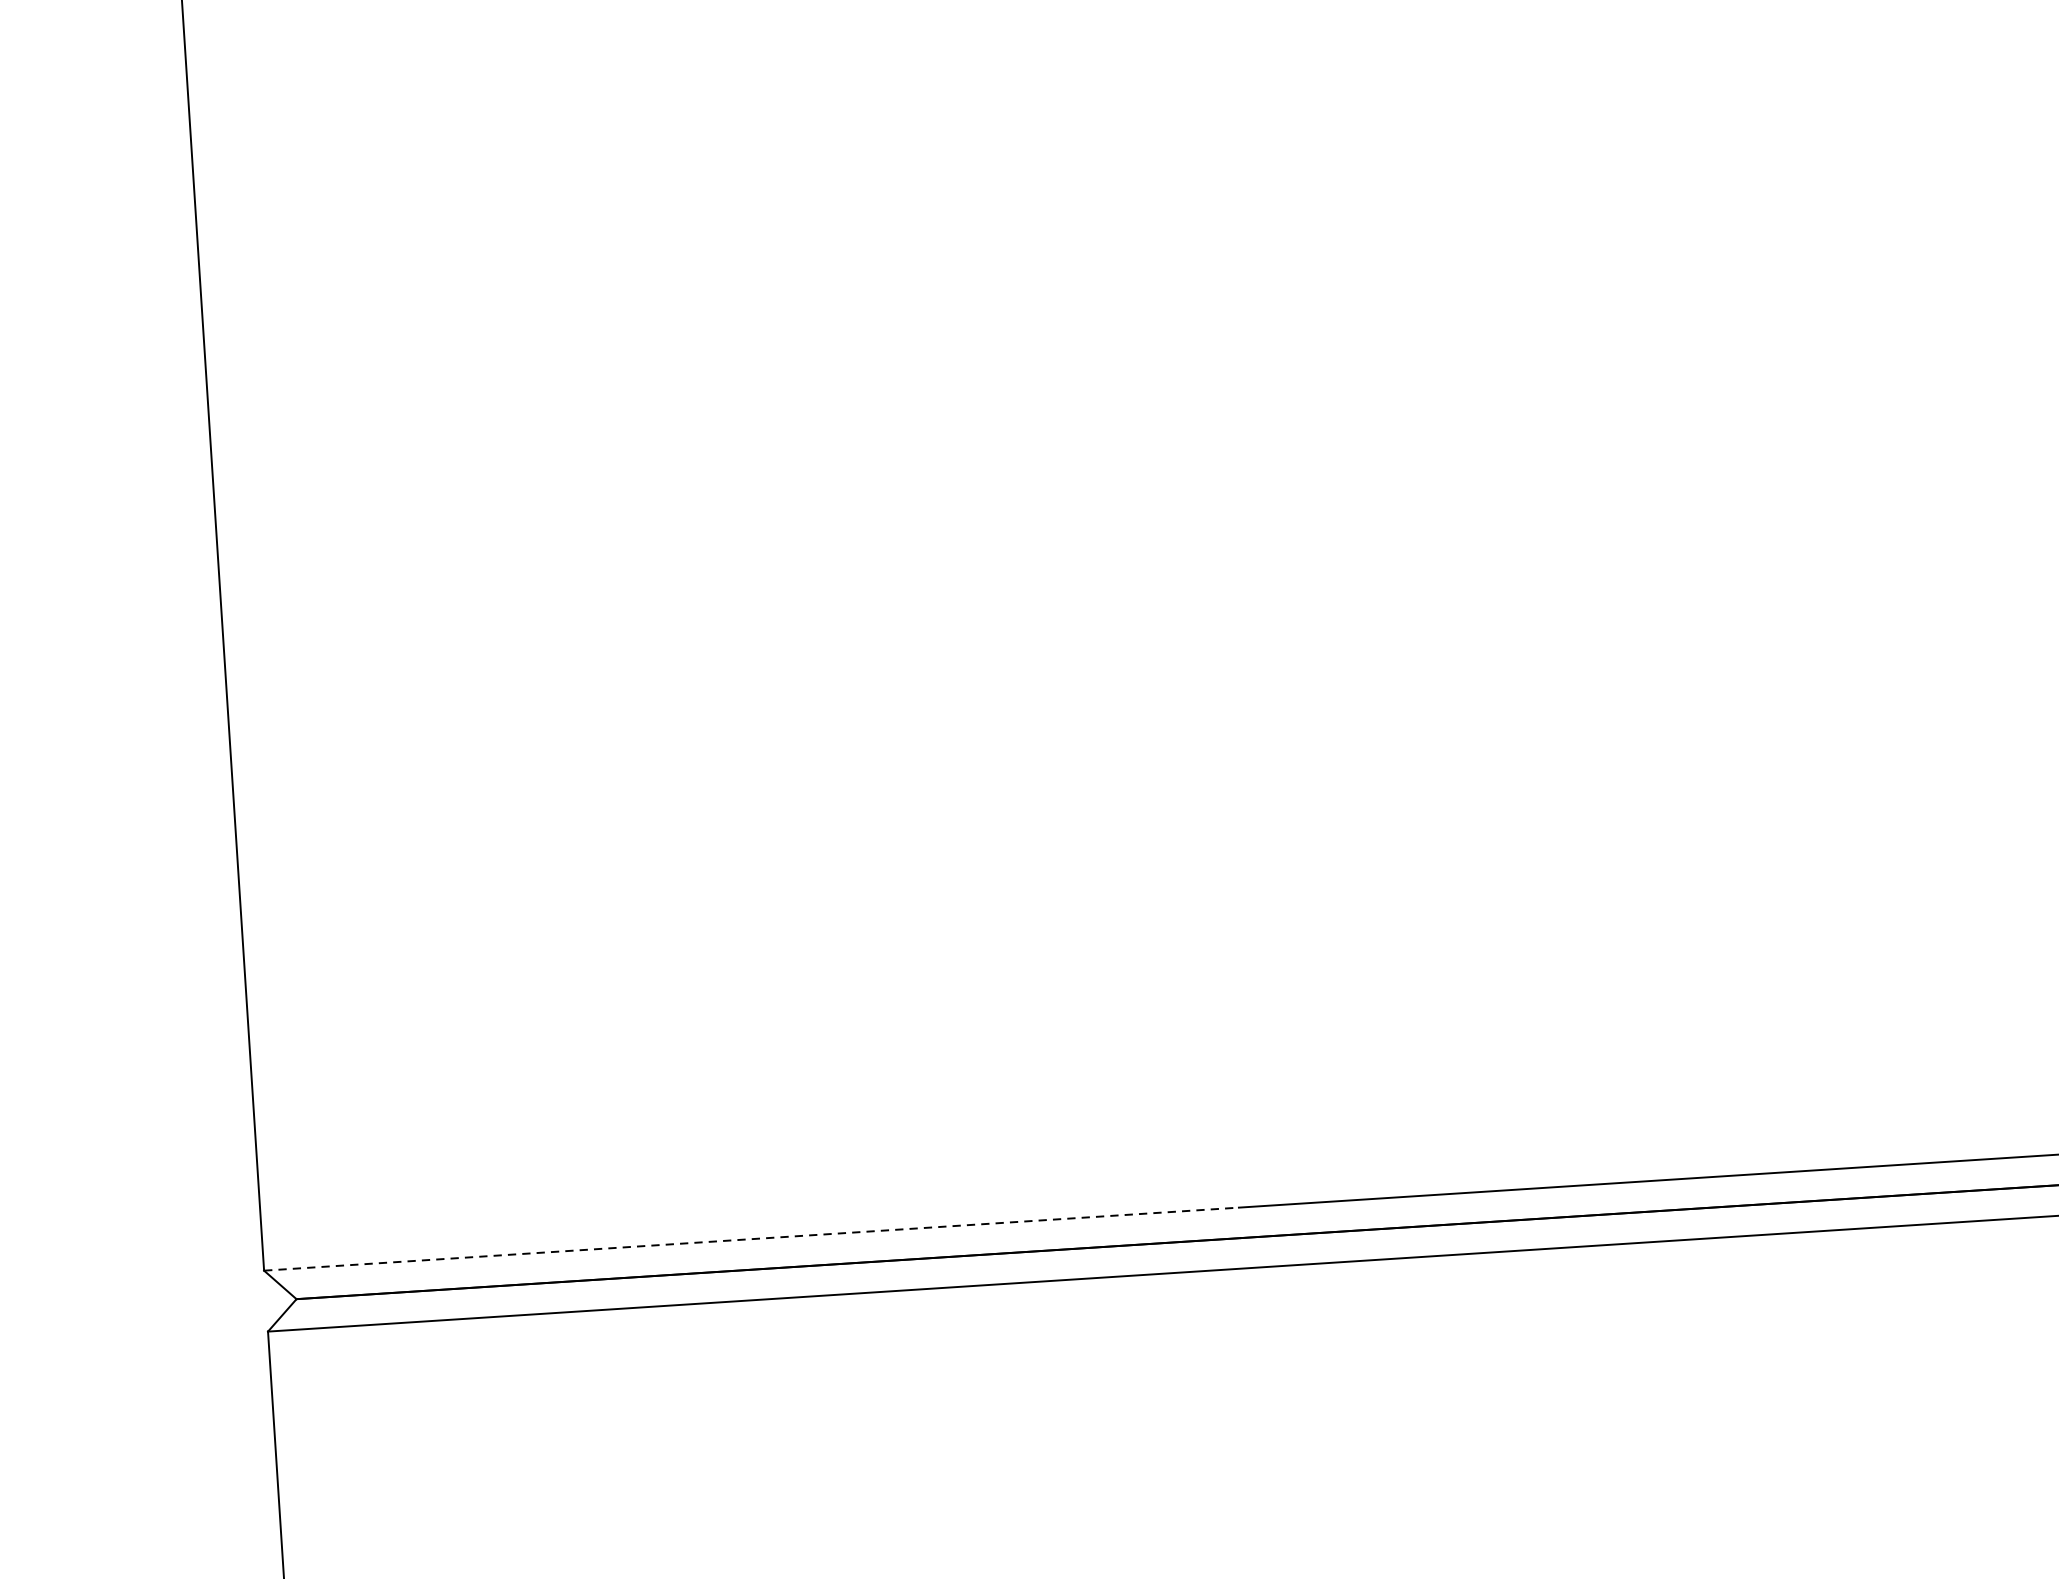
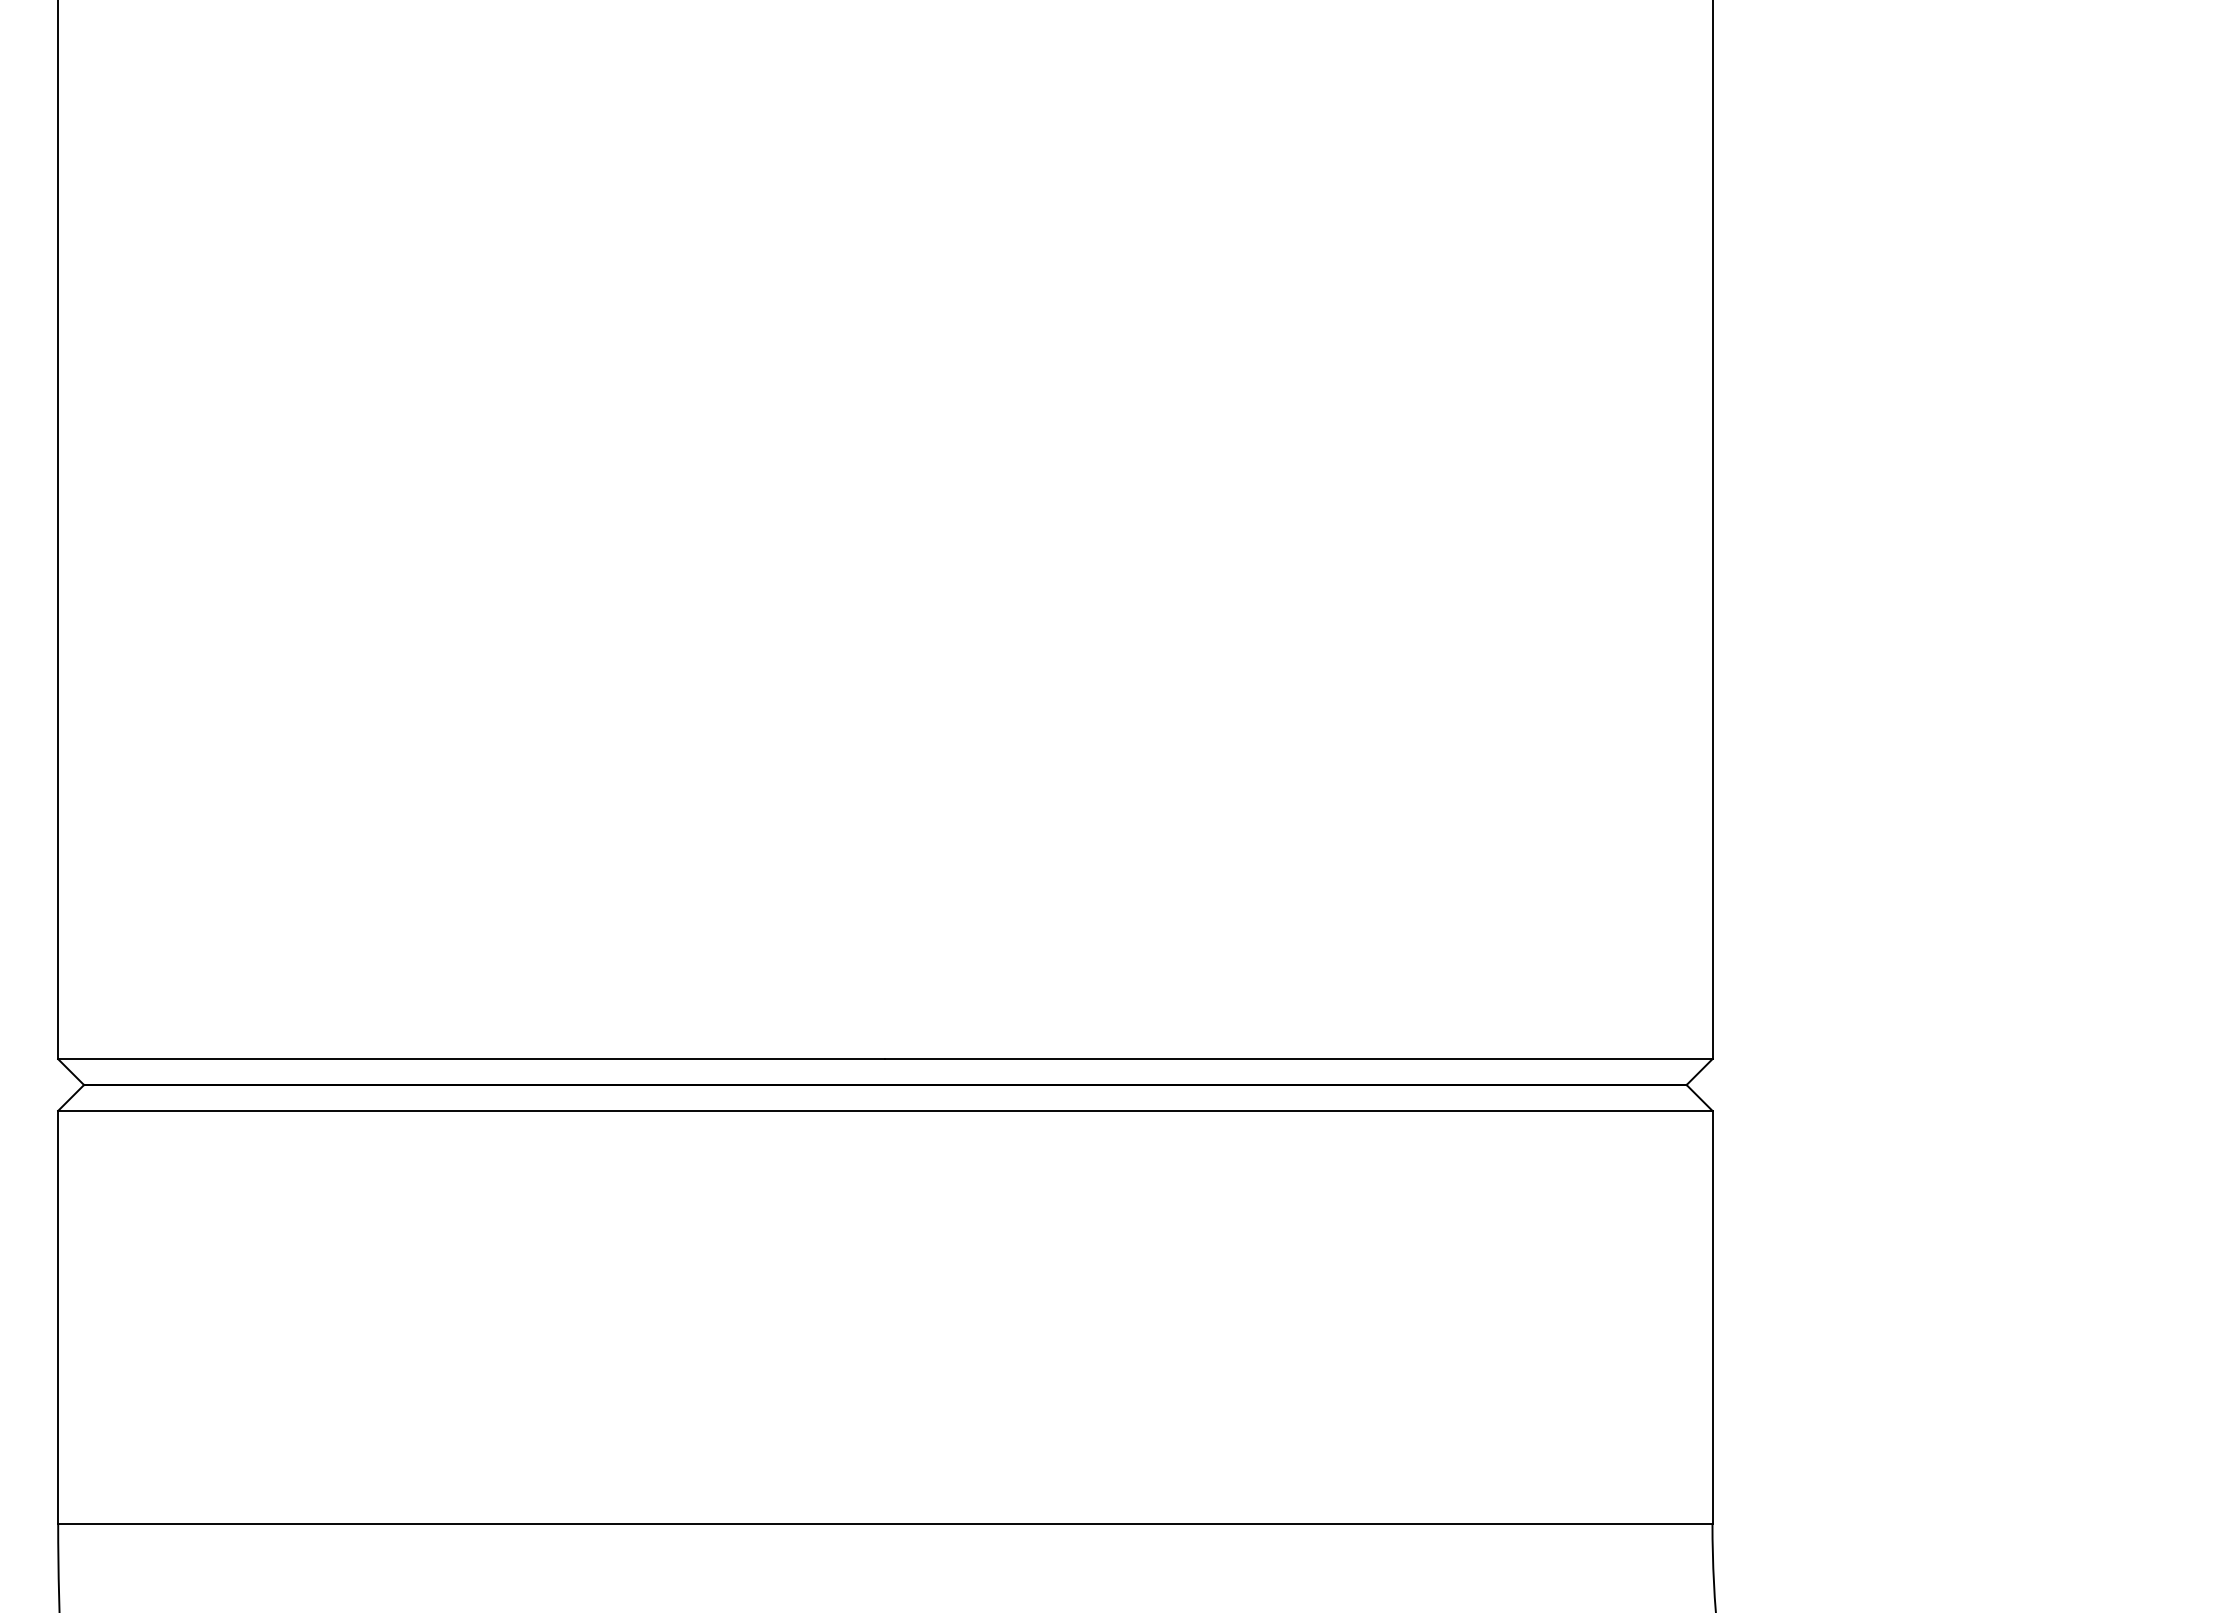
line: (751, 1239) -> (471, 1059), dashed -> solid

